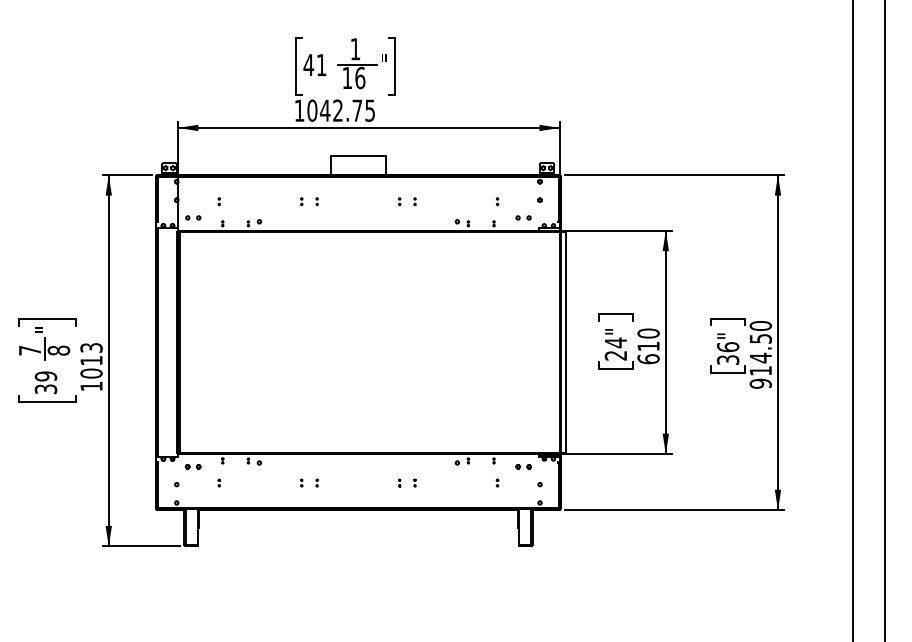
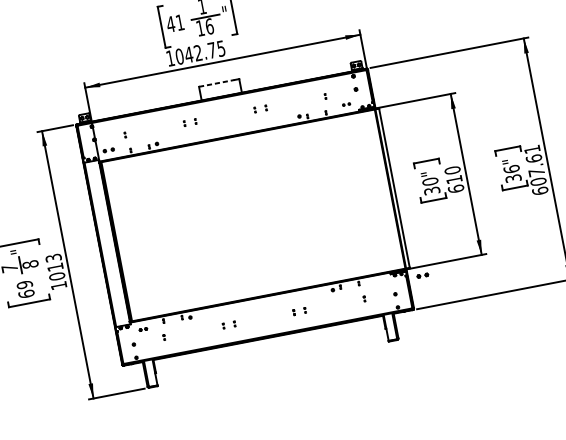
line: (355, 156) -> (217, 83), solid -> dashed
part: (523, 217) -> (346, 104), size x0.7
text: (615, 348) -> (430, 185), 24" -> 30"
text: (760, 354) -> (536, 170), 914.50 -> 607.61
text: (45, 389) -> (26, 294), 39 -> 69
part: (193, 466) -> (143, 329), size x0.7
part: (523, 466) -> (422, 275), moved

